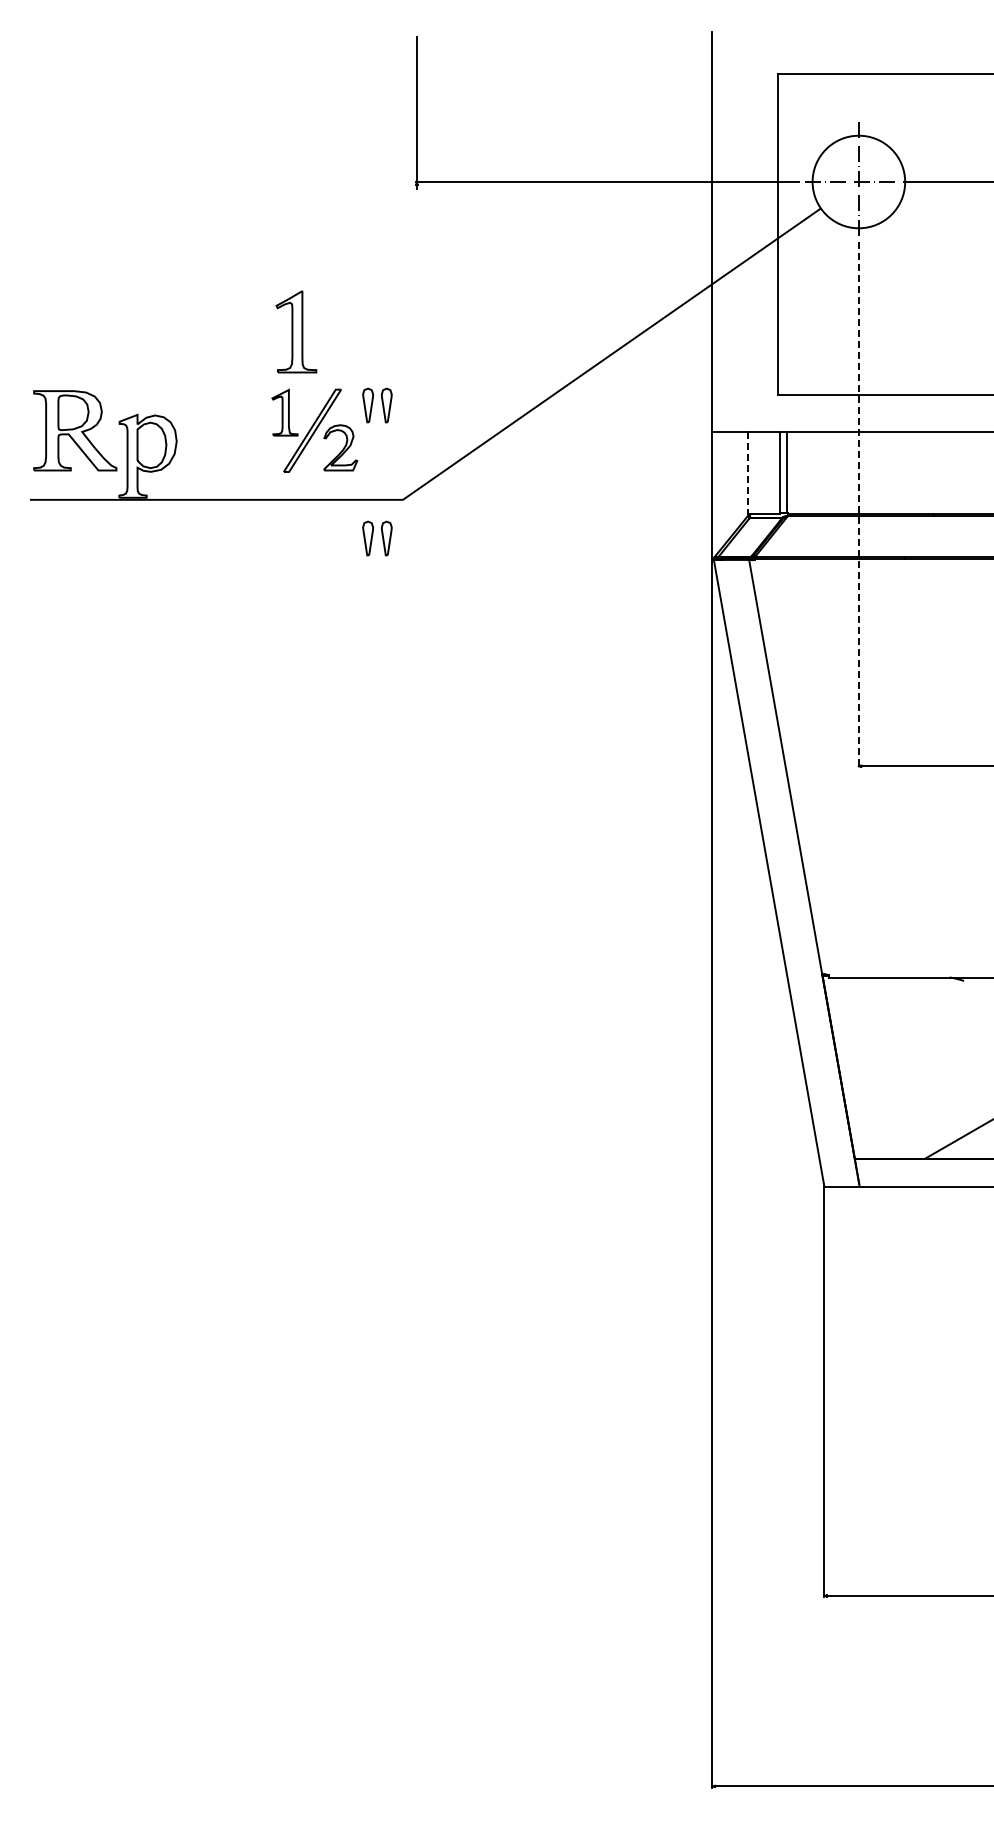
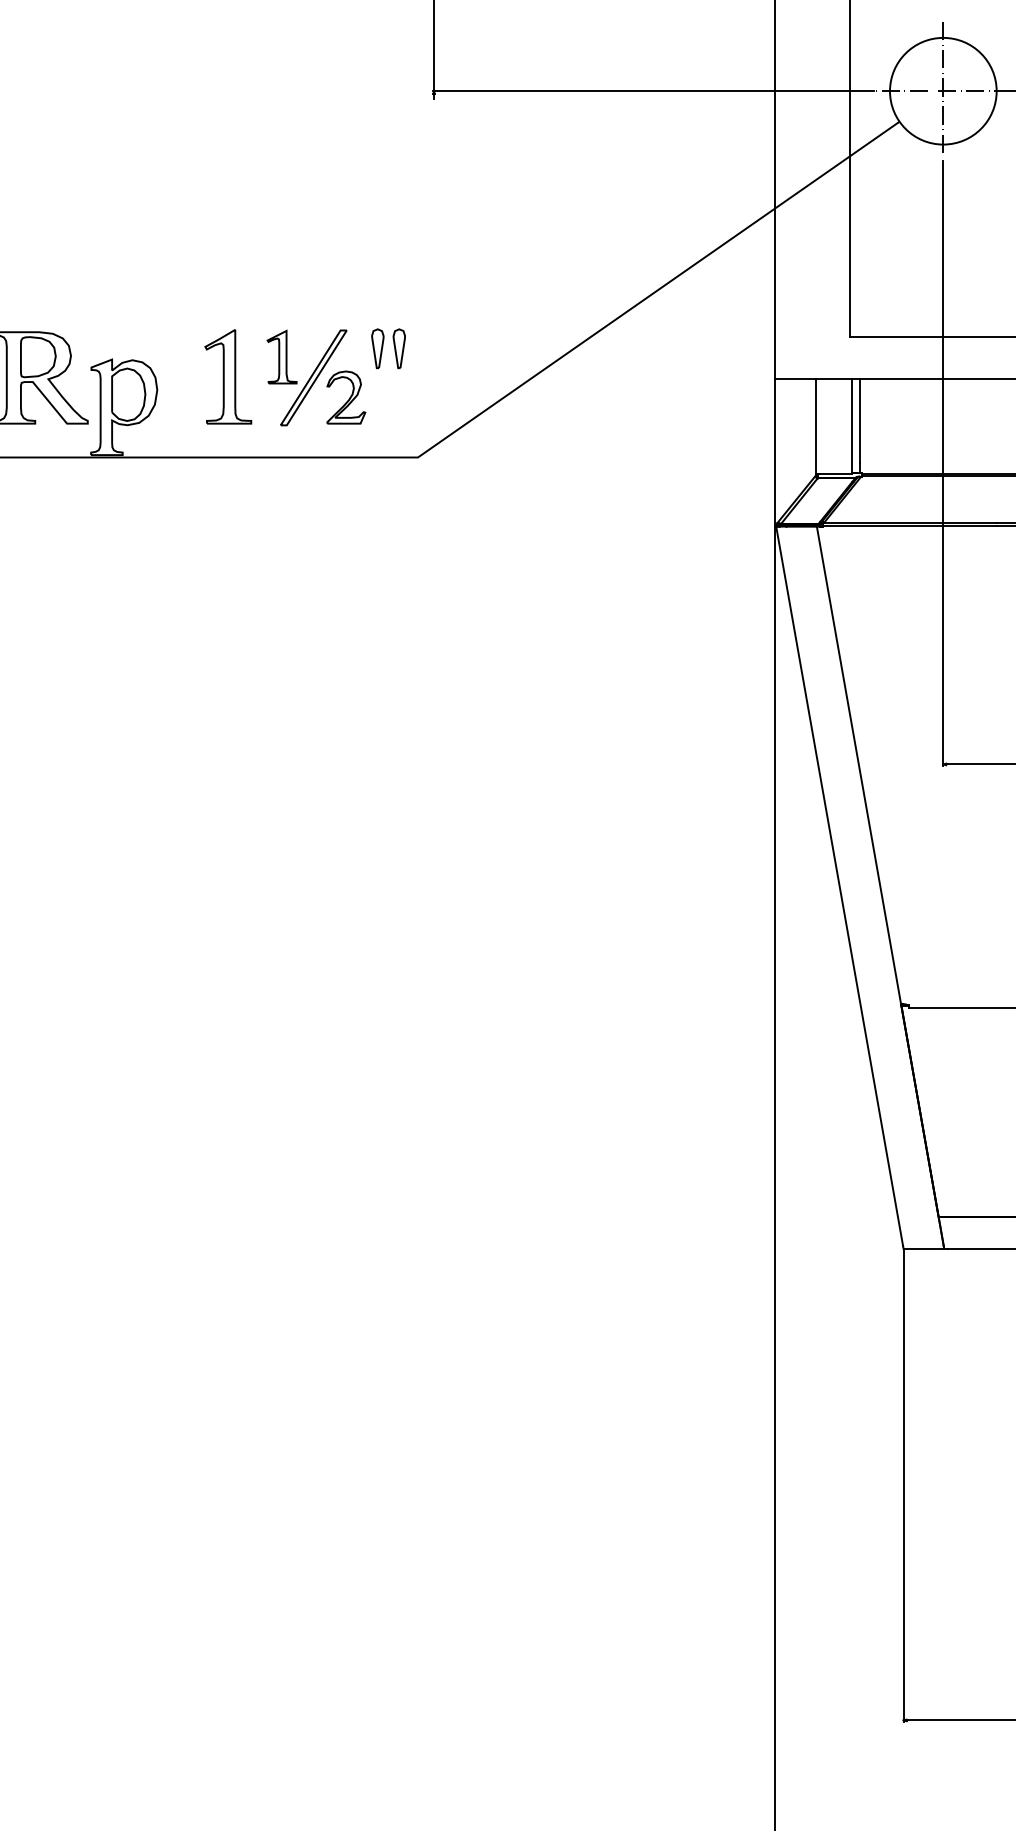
part: (296, 331) -> (228, 376), moved
line: (748, 473) -> (816, 427), dashed -> solid
line: (858, 504) -> (942, 462), dashed -> solid
part: (377, 538) -> (388, 502), removed

